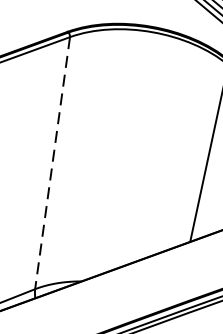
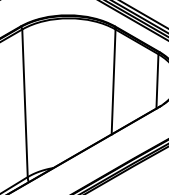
line: (53, 163) -> (25, 103), dashed -> solid

